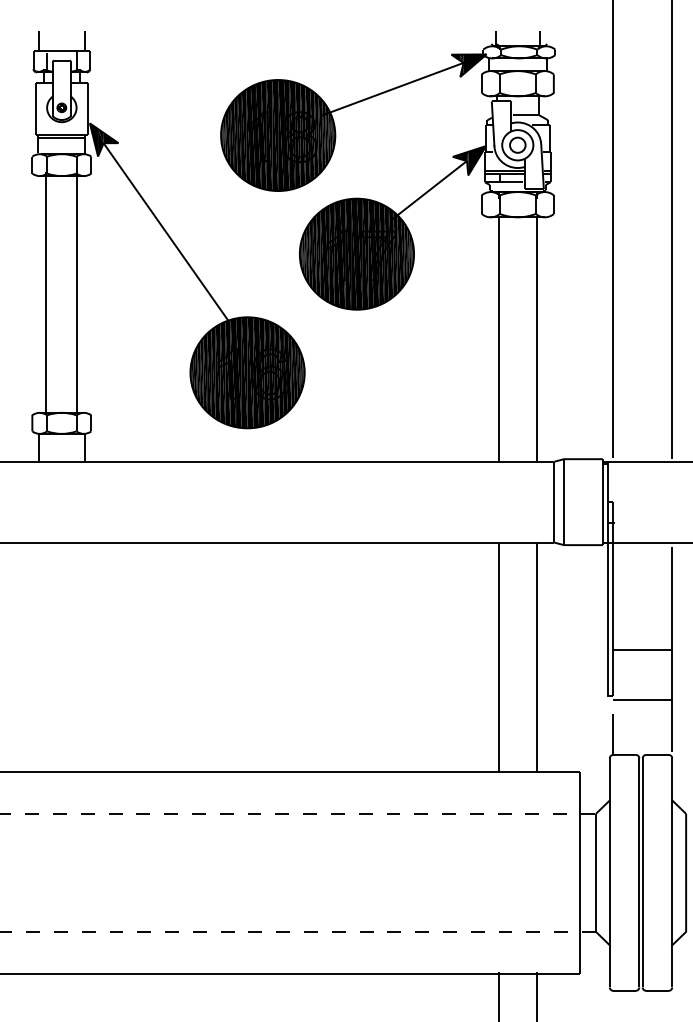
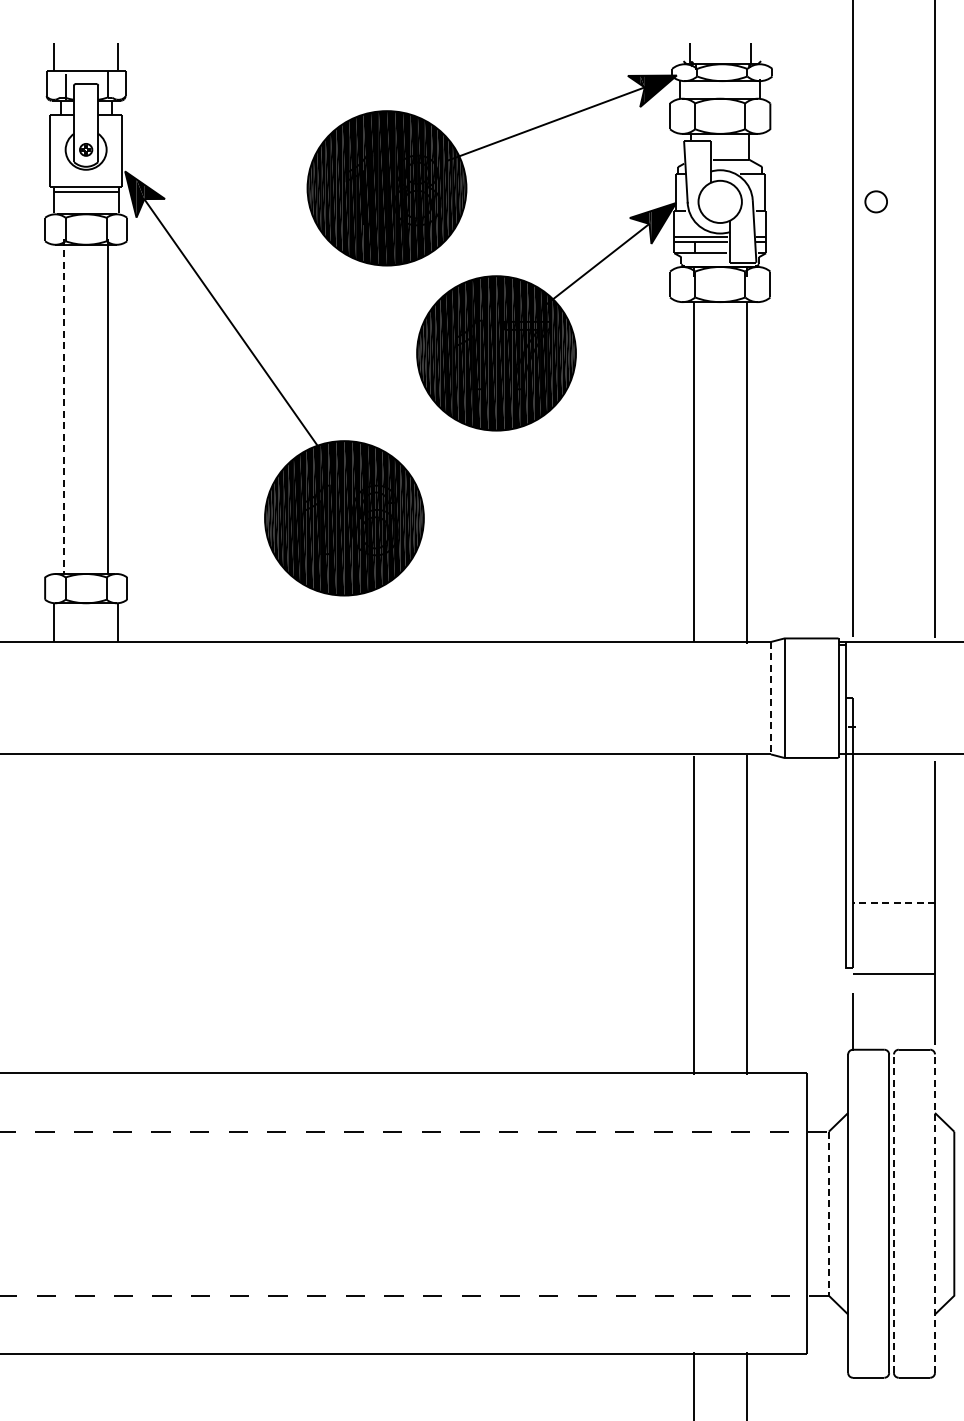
part: (517, 144) -> (875, 201), moved
line: (46, 292) -> (64, 406), solid -> dashed
line: (554, 502) -> (771, 698), solid -> dashed
line: (643, 649) -> (894, 903), solid -> dashed
line: (642, 872) -> (893, 1213), solid -> dashed
line: (672, 872) -> (935, 1213), solid -> dashed
line: (595, 873) -> (828, 1214), solid -> dashed

